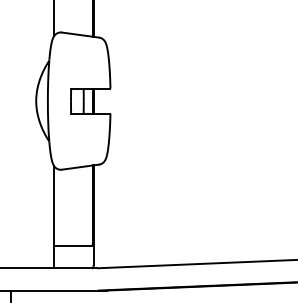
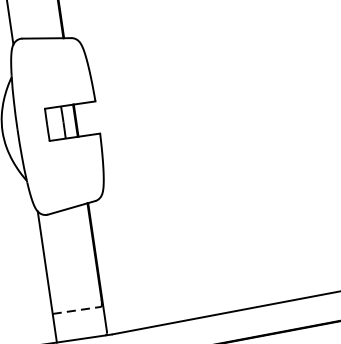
line: (73, 246) -> (77, 310), solid -> dashed

